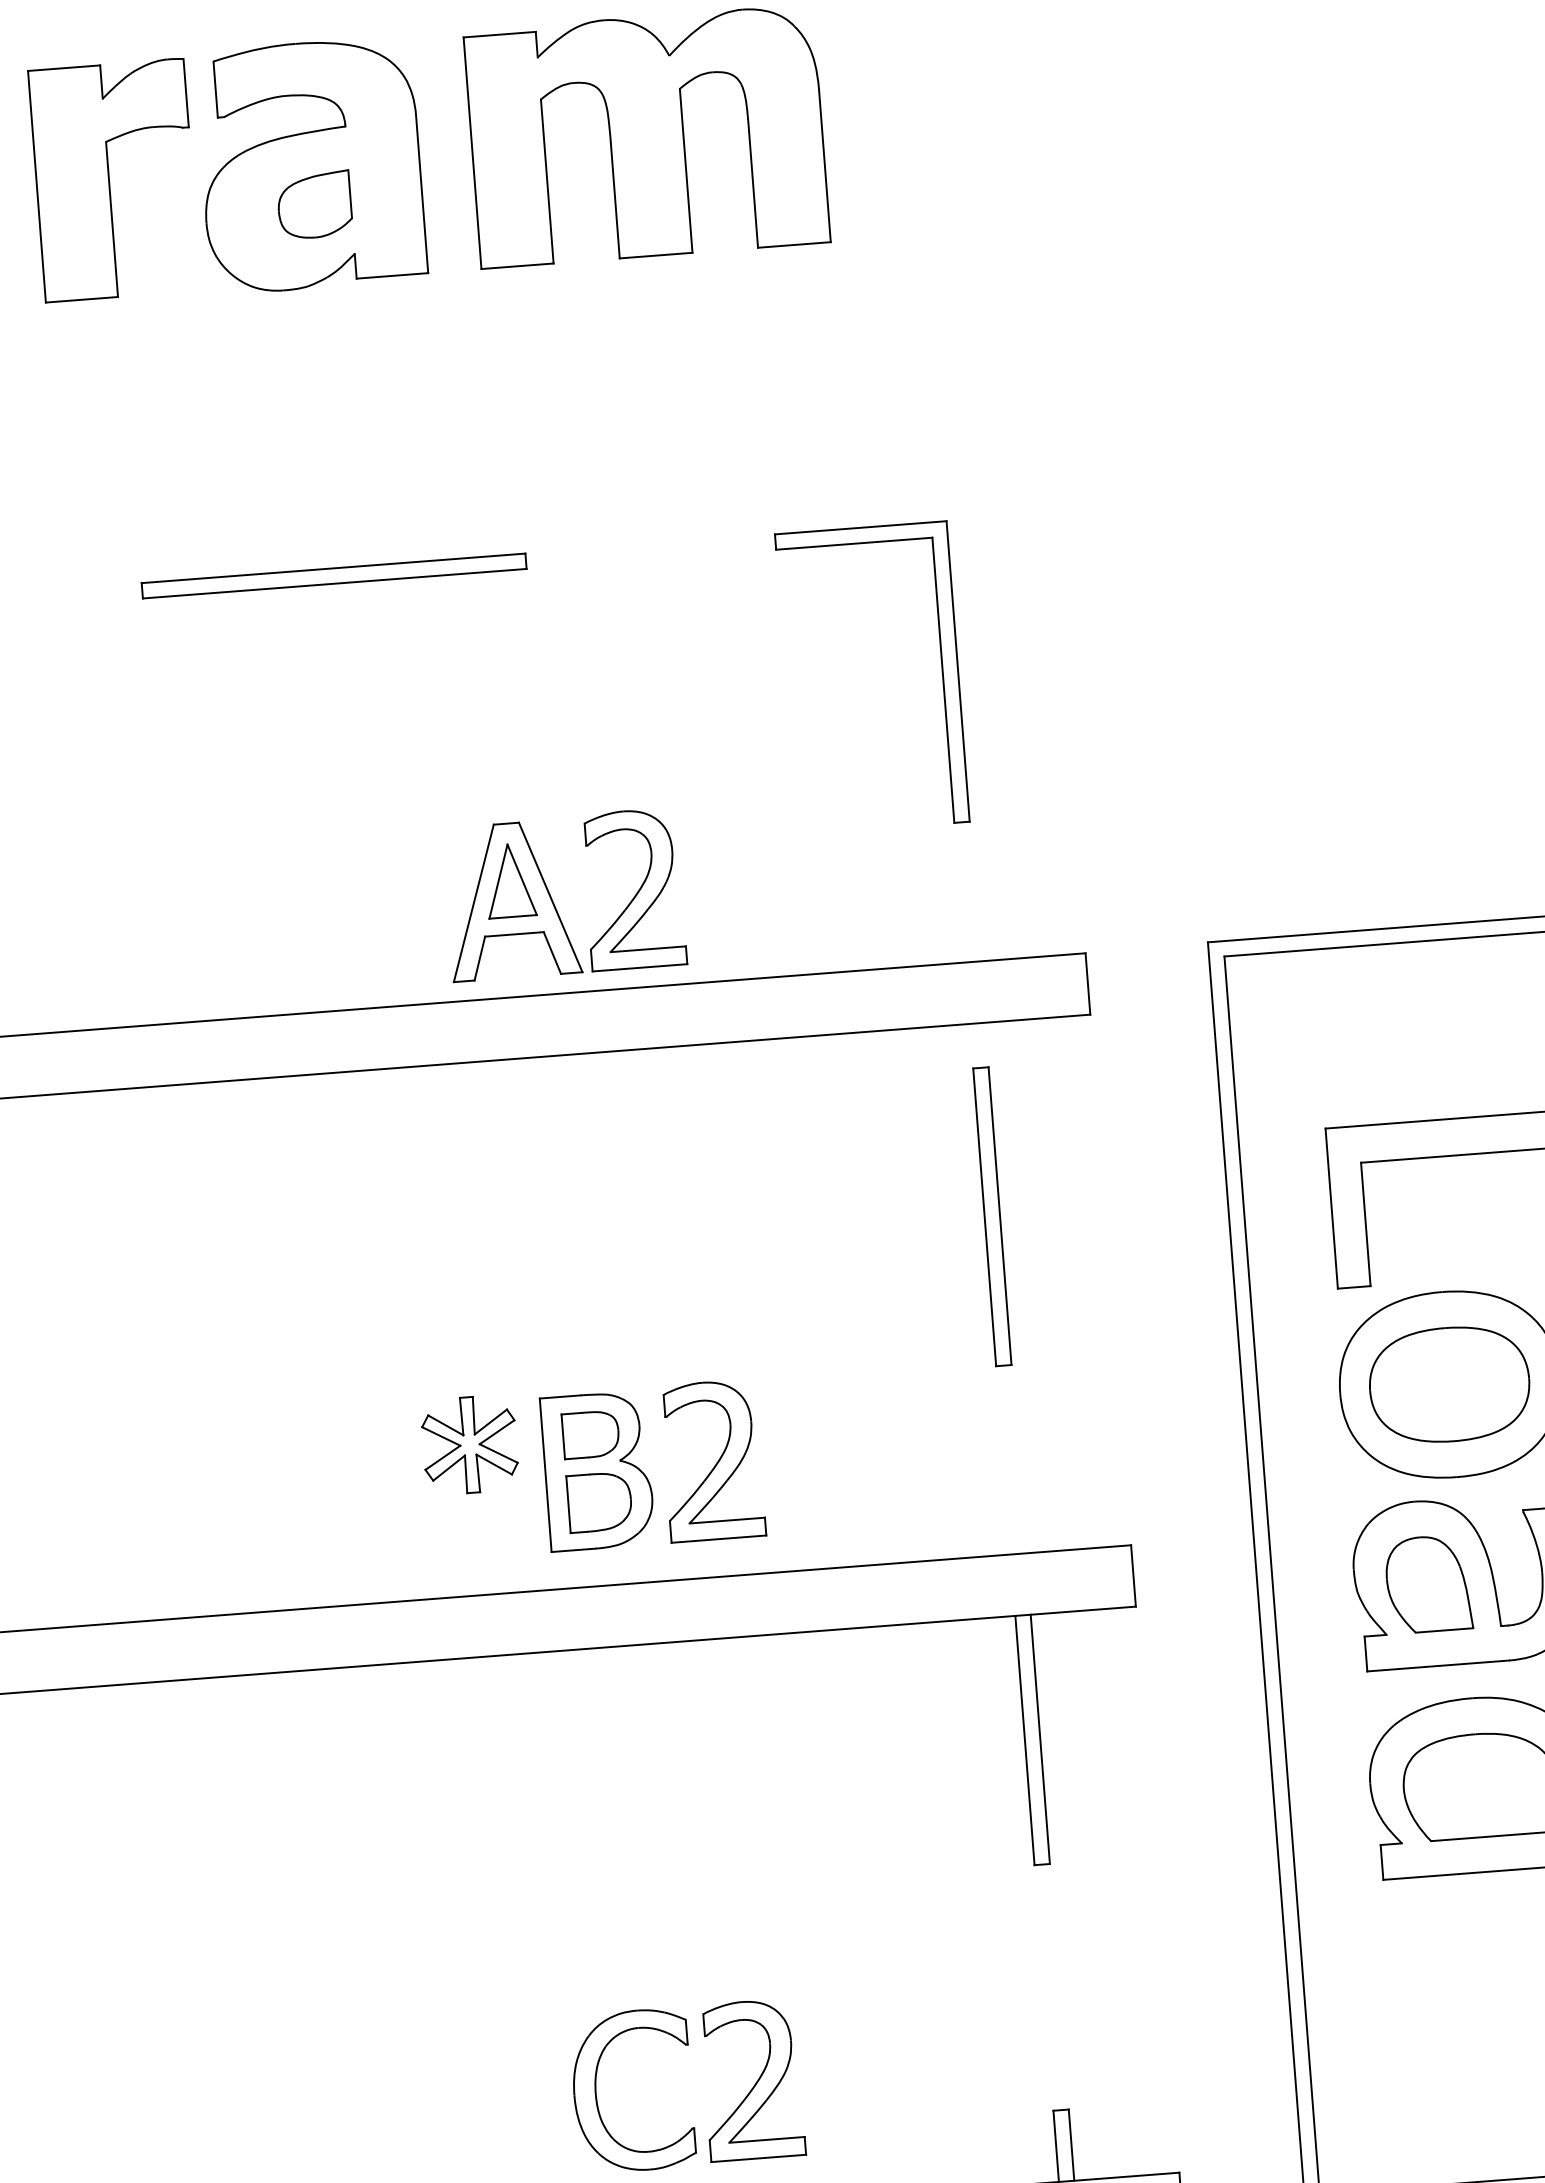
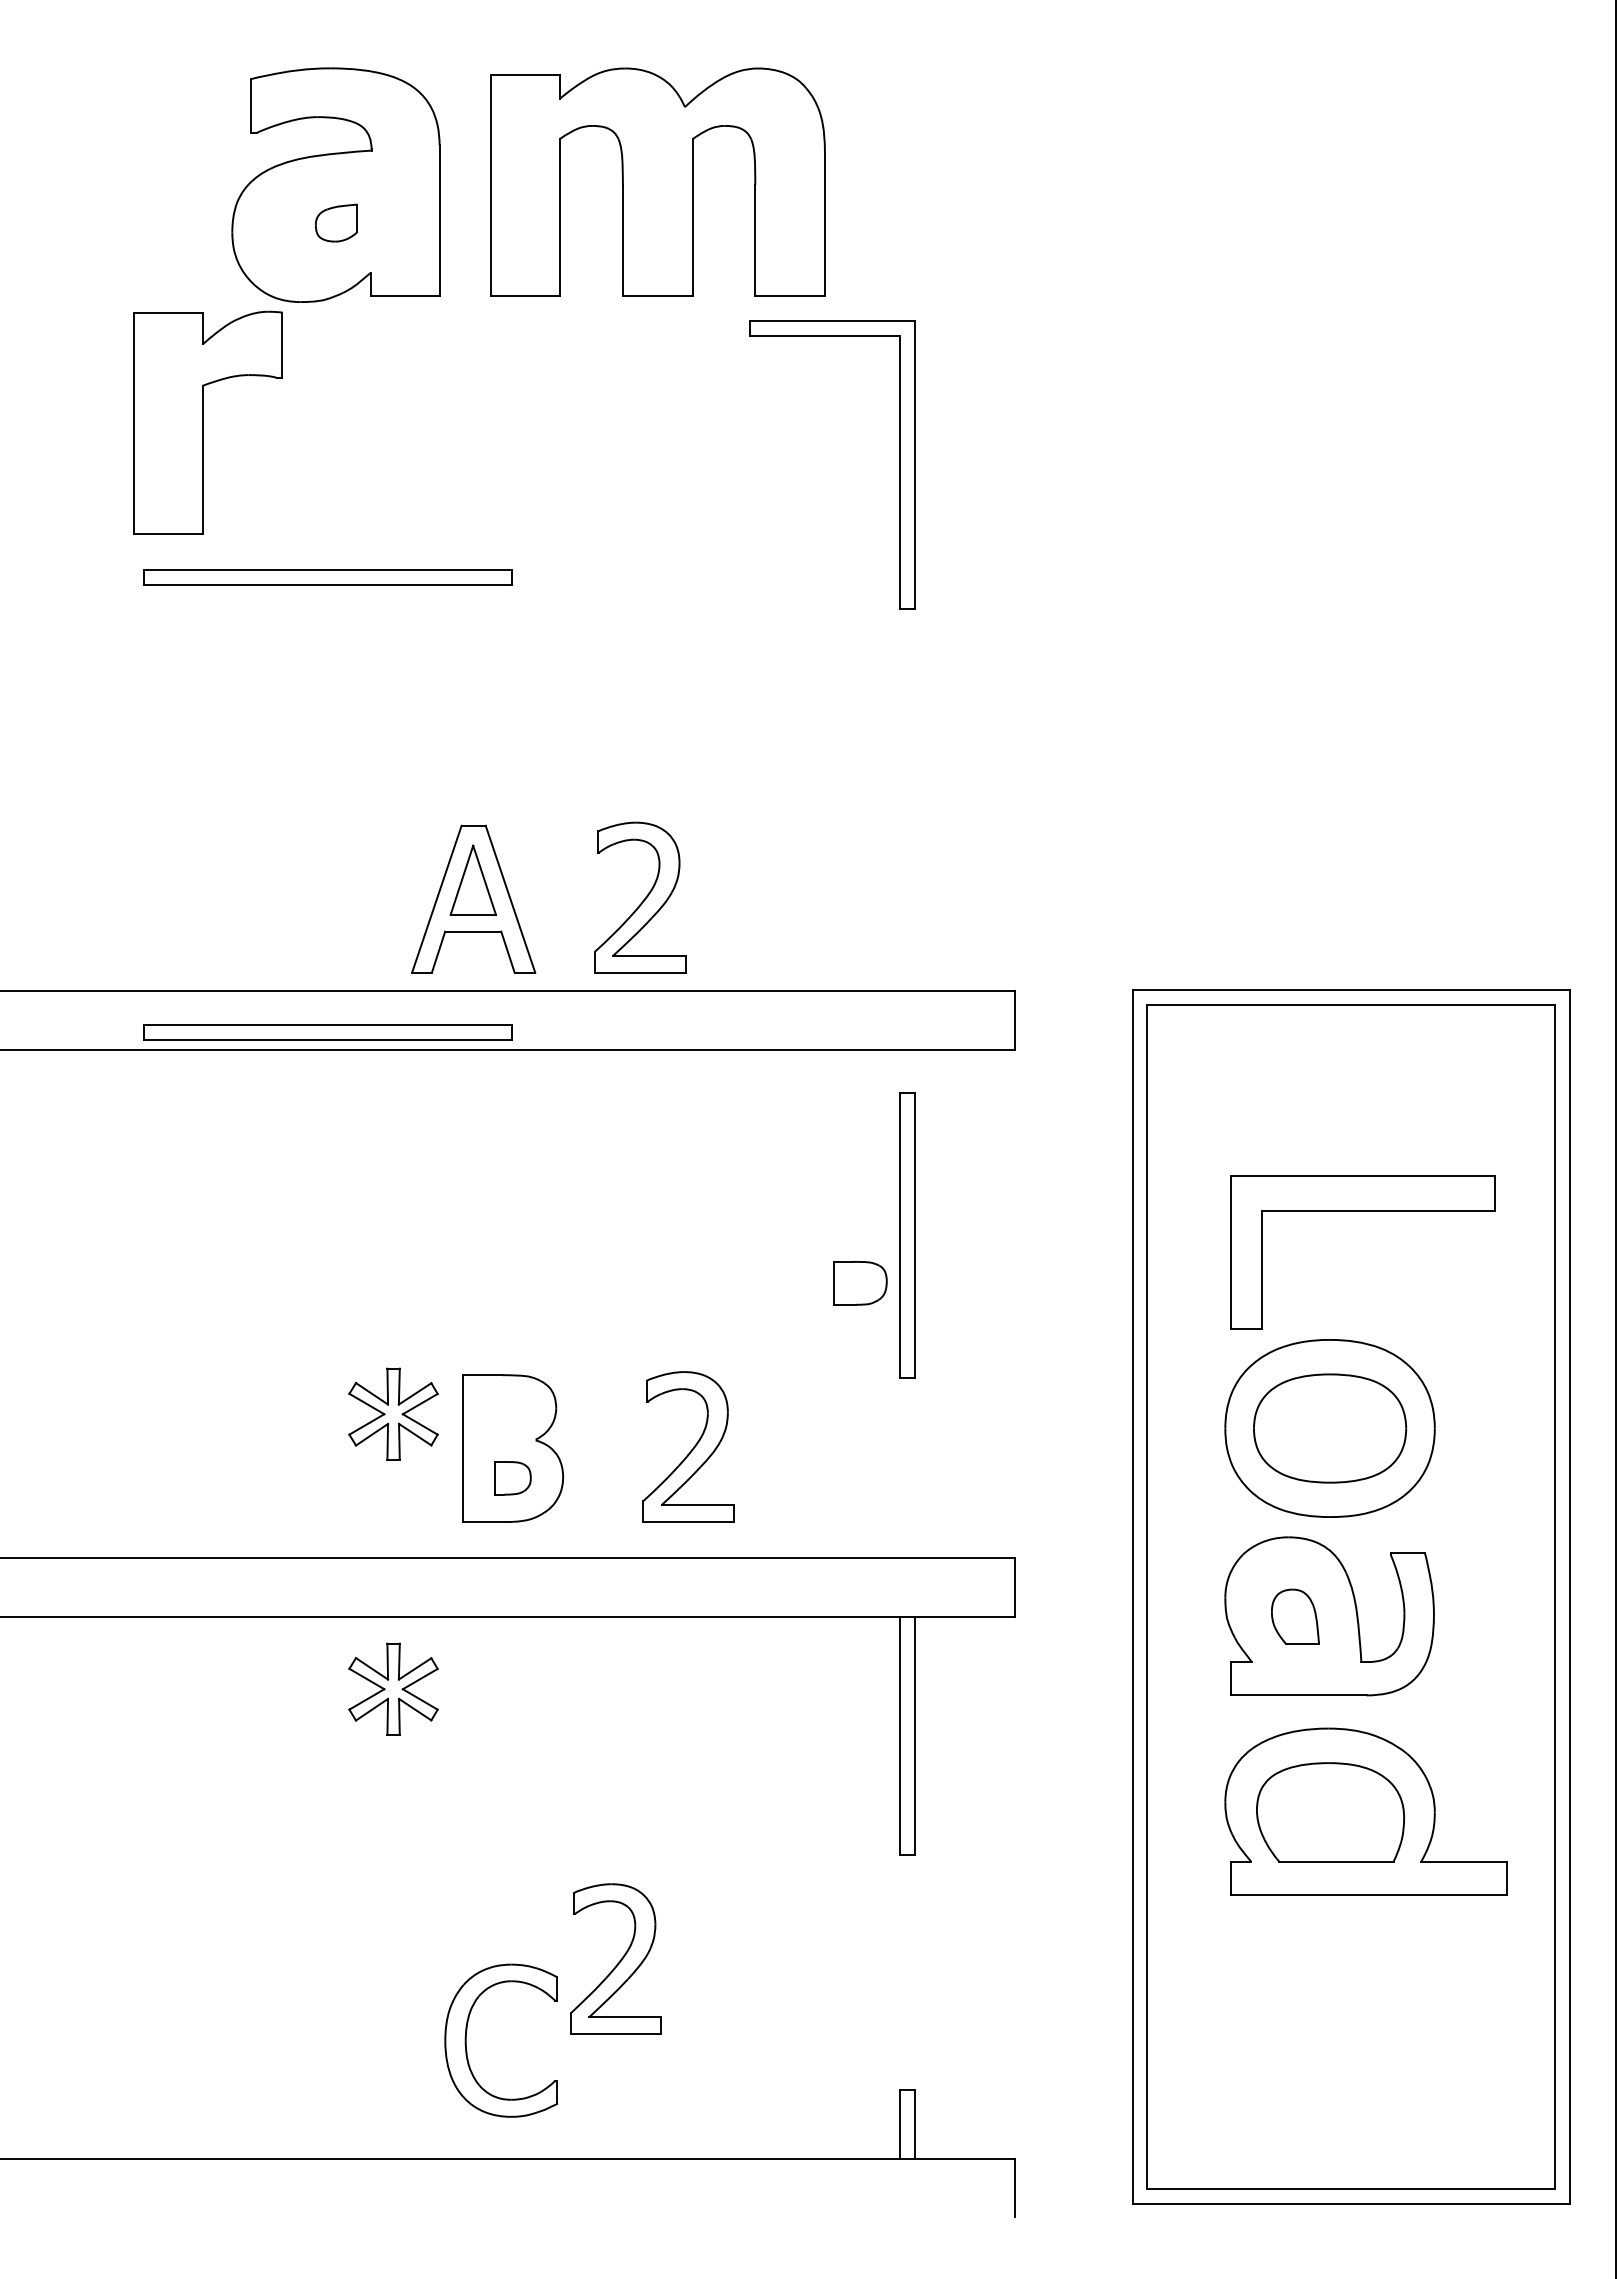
part: (114, 179) -> (207, 422), moved
part: (314, 204) -> (336, 222), size x0.6
part: (942, 672) -> (899, 464), moved
part: (634, 889) -> (640, 897), moved
part: (370, 1051) -> (327, 1032), added
part: (591, 1434) -> (860, 1283), moved
part: (712, 1460) -> (688, 1446), moved
part: (599, 1502) -> (512, 1478), size x0.6
part: (1428, 1583) -> (1295, 1616), size x0.6
part: (491, 1731) -> (393, 1688), added
part: (752, 2079) -> (615, 1958), moved

